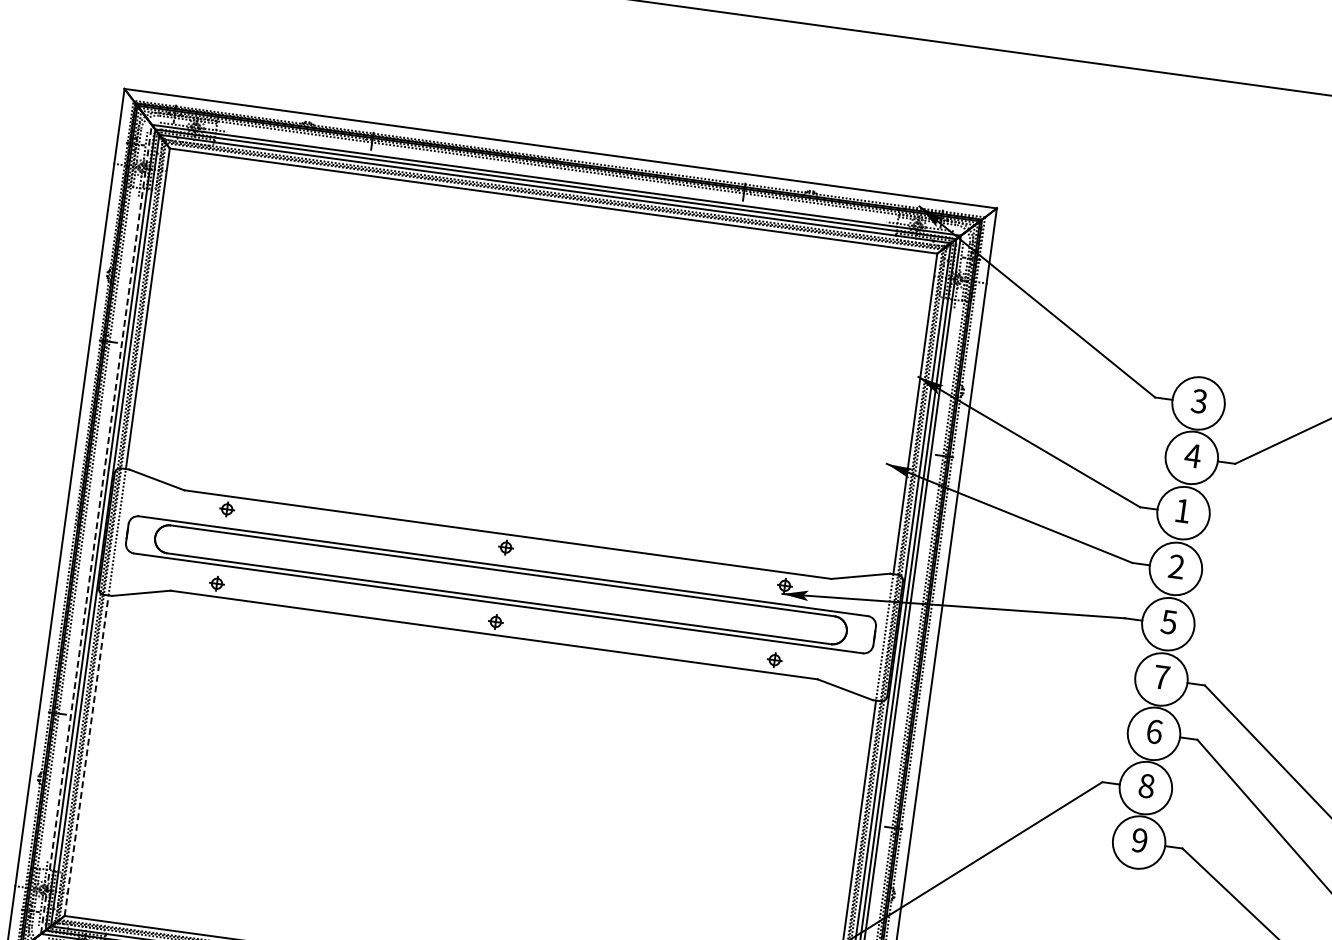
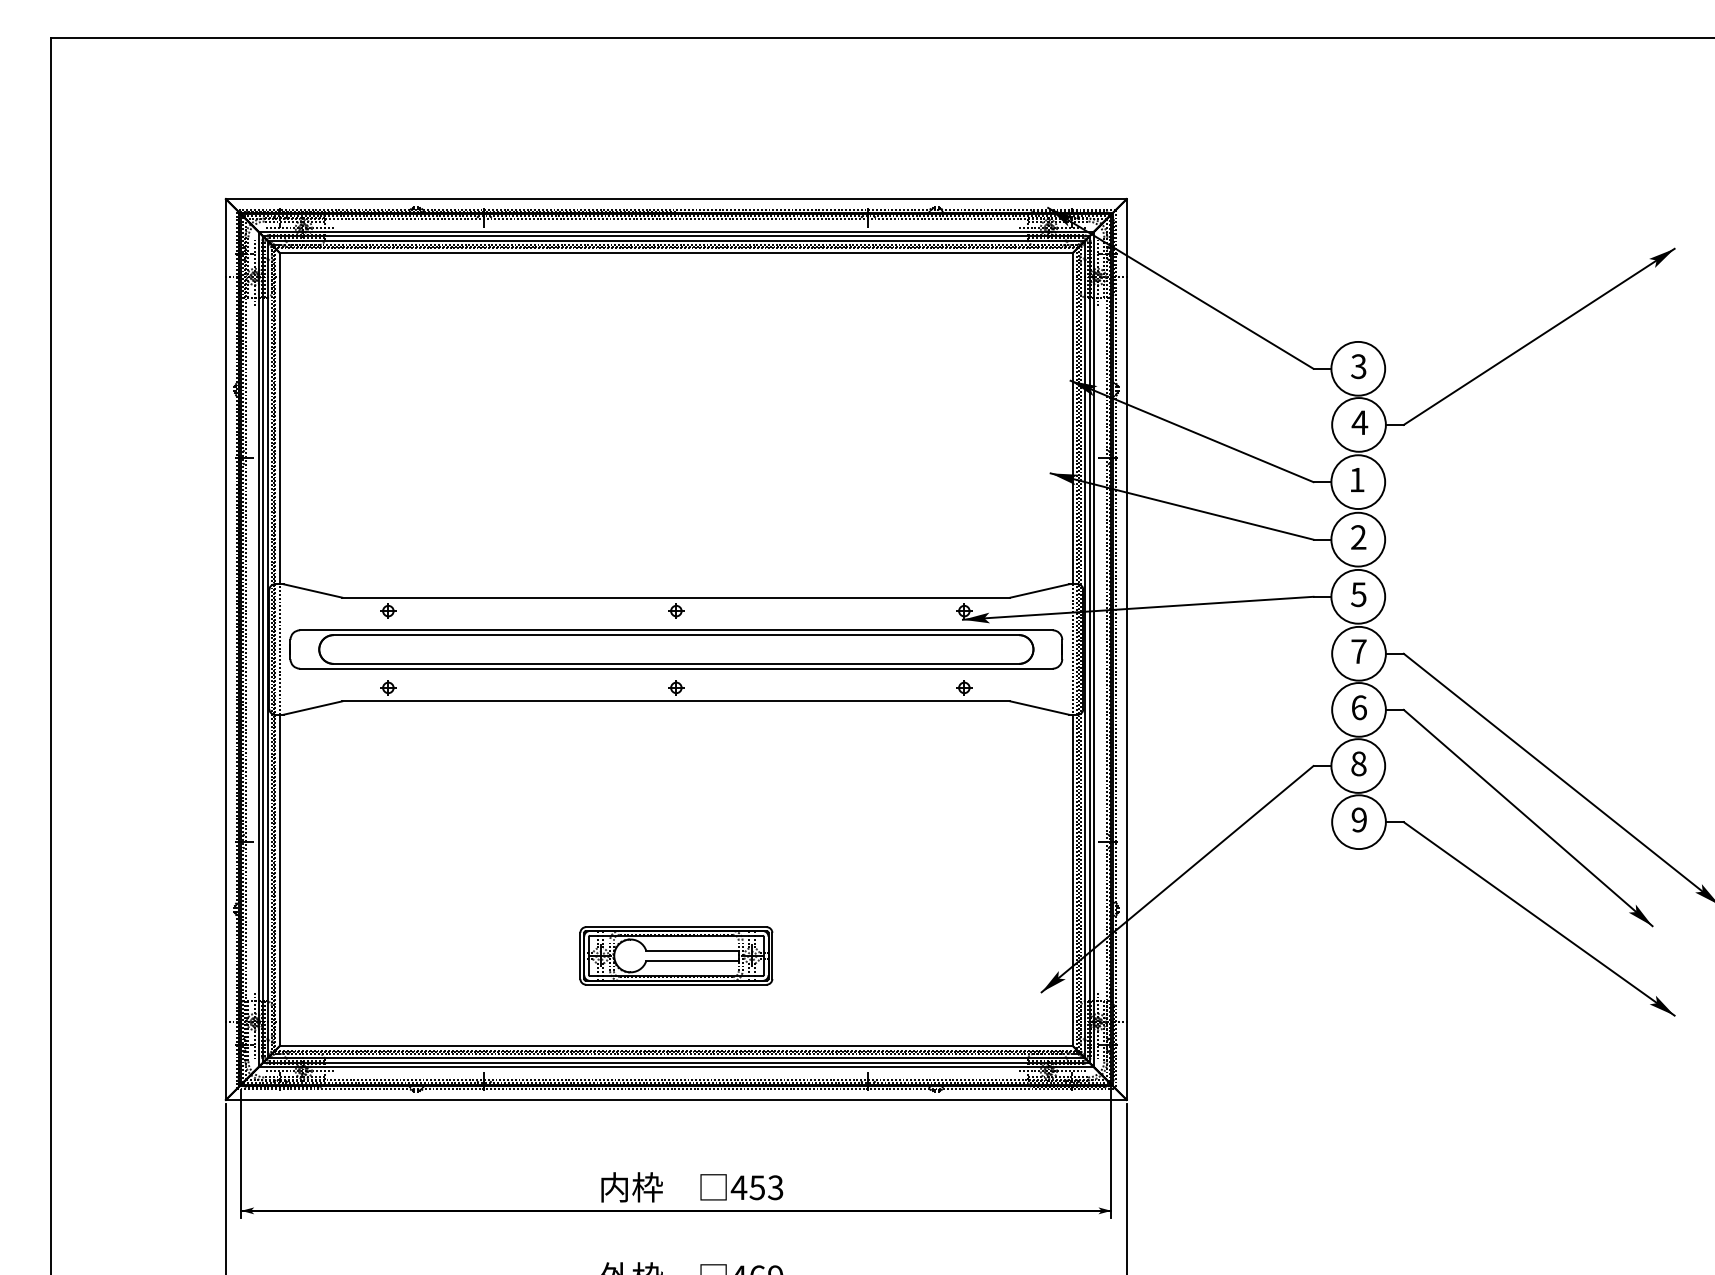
line: (96, 529) -> (258, 649), dashed -> solid
line: (87, 755) -> (280, 879), dashed -> solid
part: (460, 881) -> (676, 955), added

